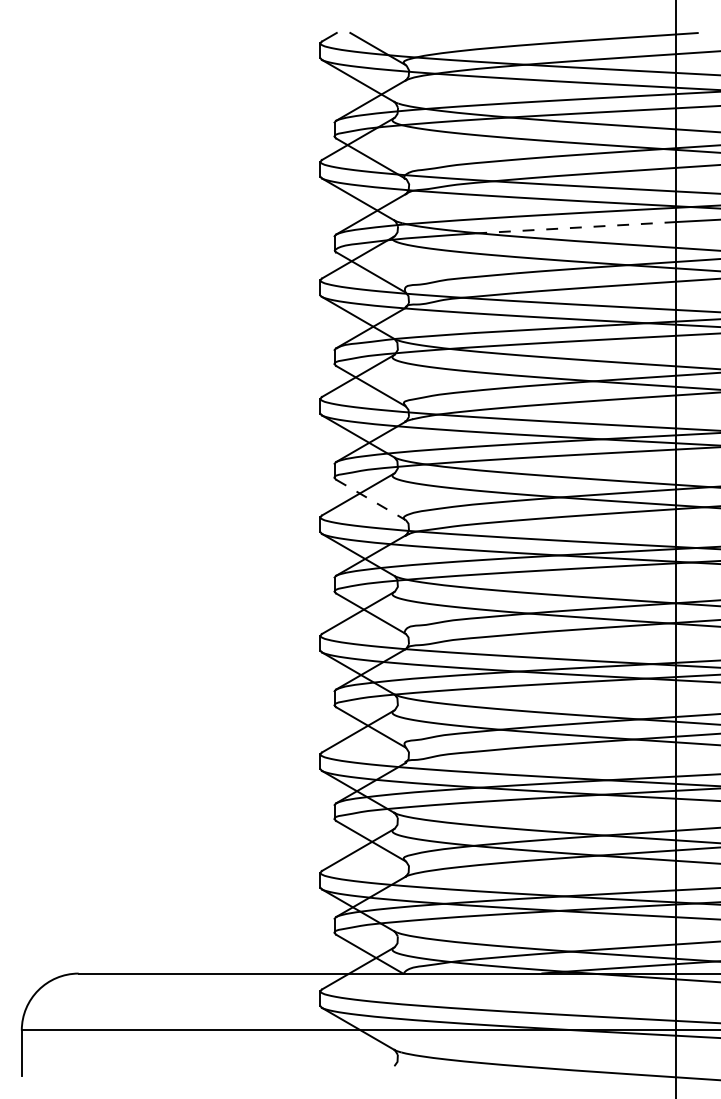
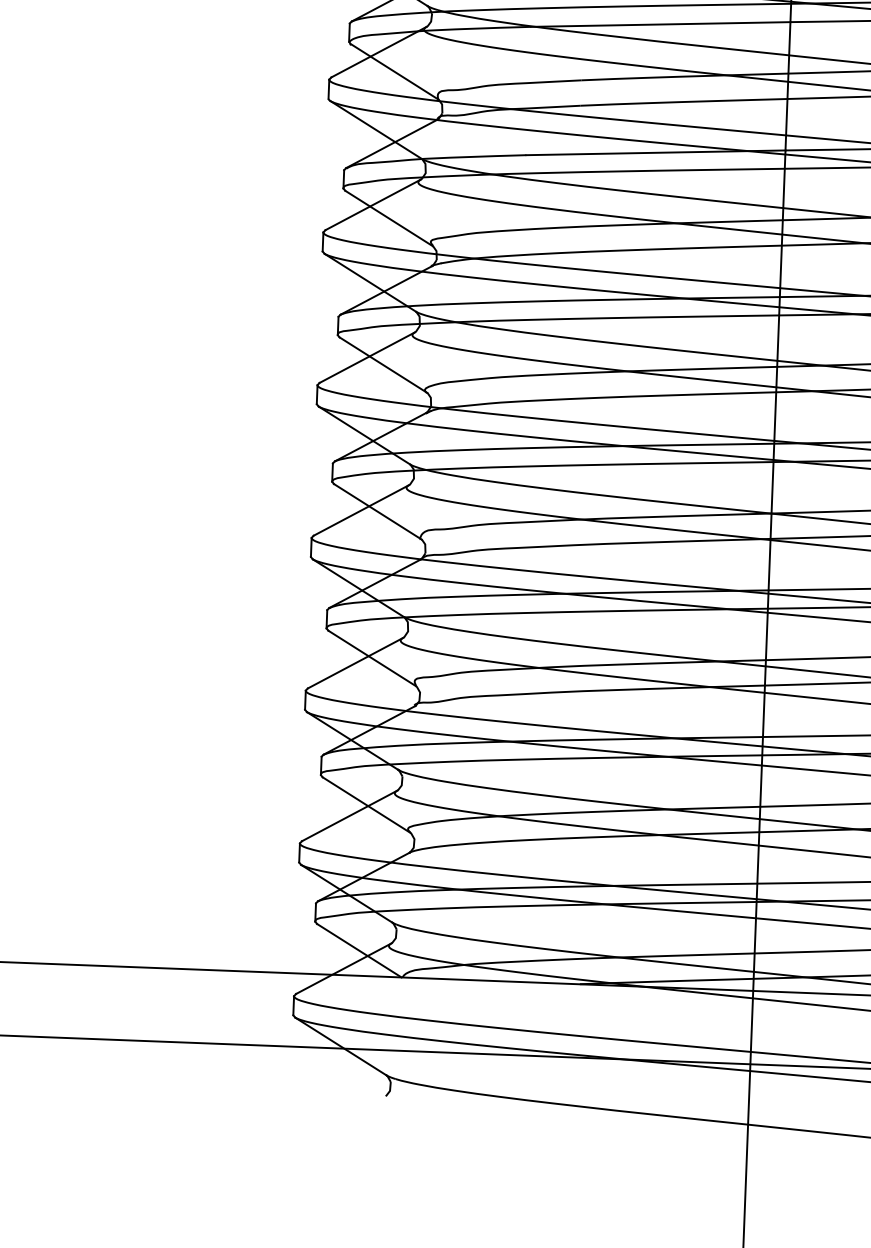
line: (576, 227) -> (662, 24), dashed -> solid
line: (371, 500) -> (384, 366), dashed -> solid

